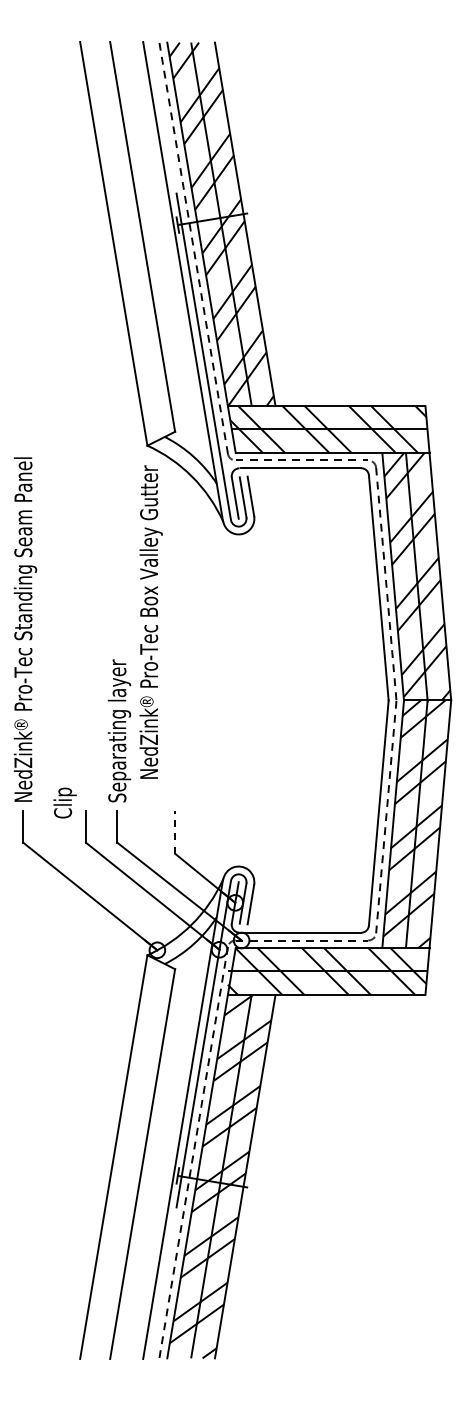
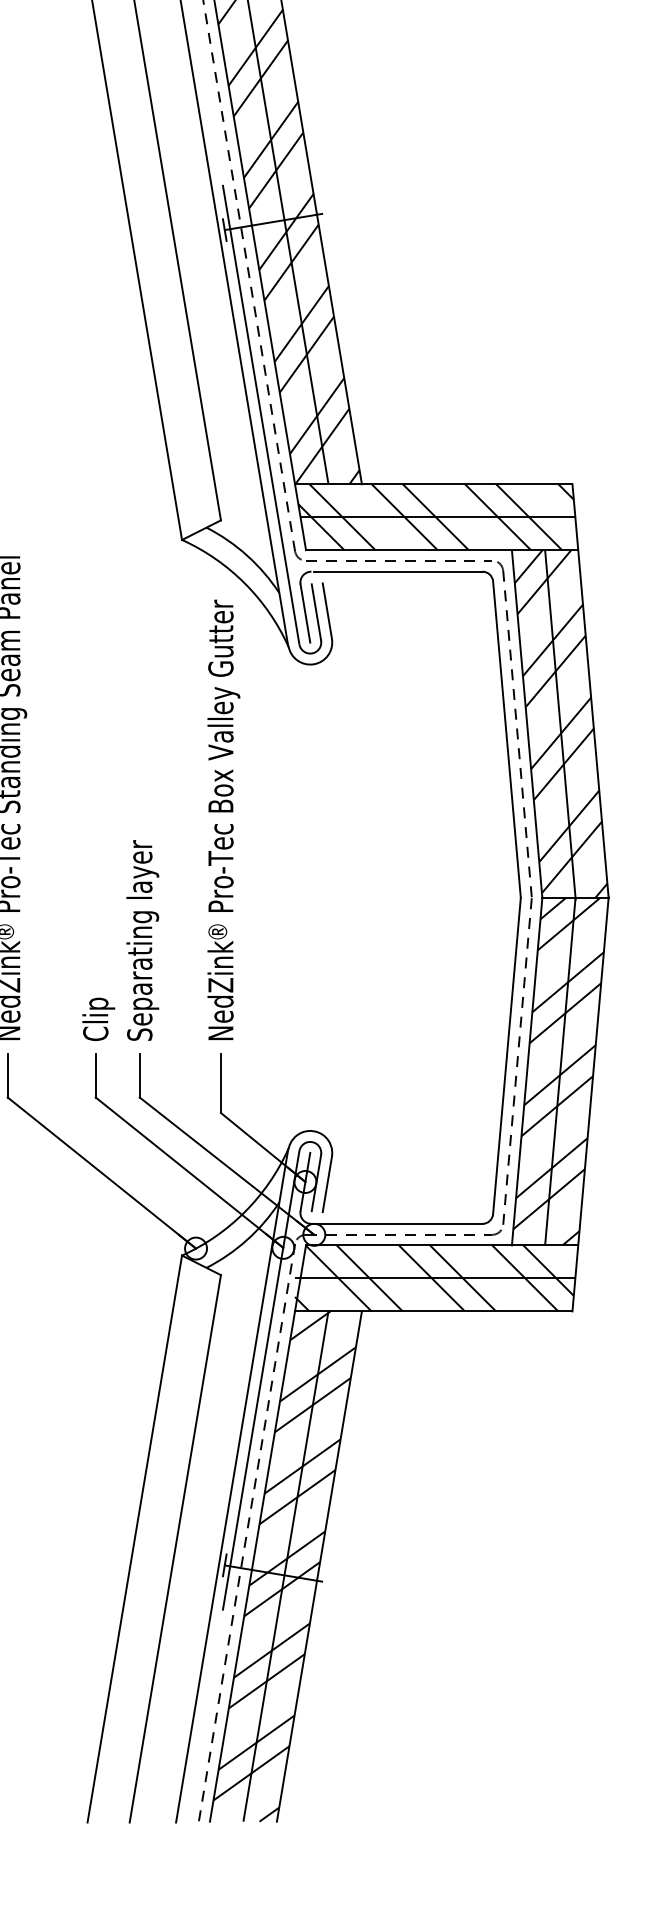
text: (150, 621) -> (222, 819), moved
text: (64, 802) -> (97, 1018), moved
line: (175, 832) -> (221, 1083), dashed -> solid

